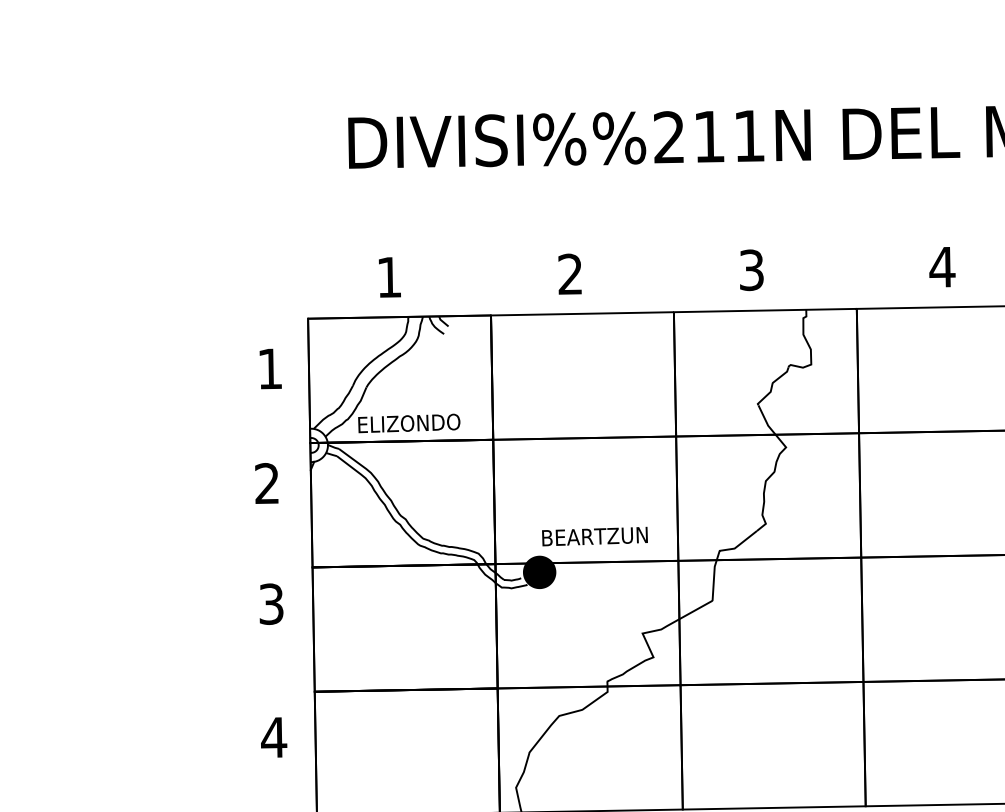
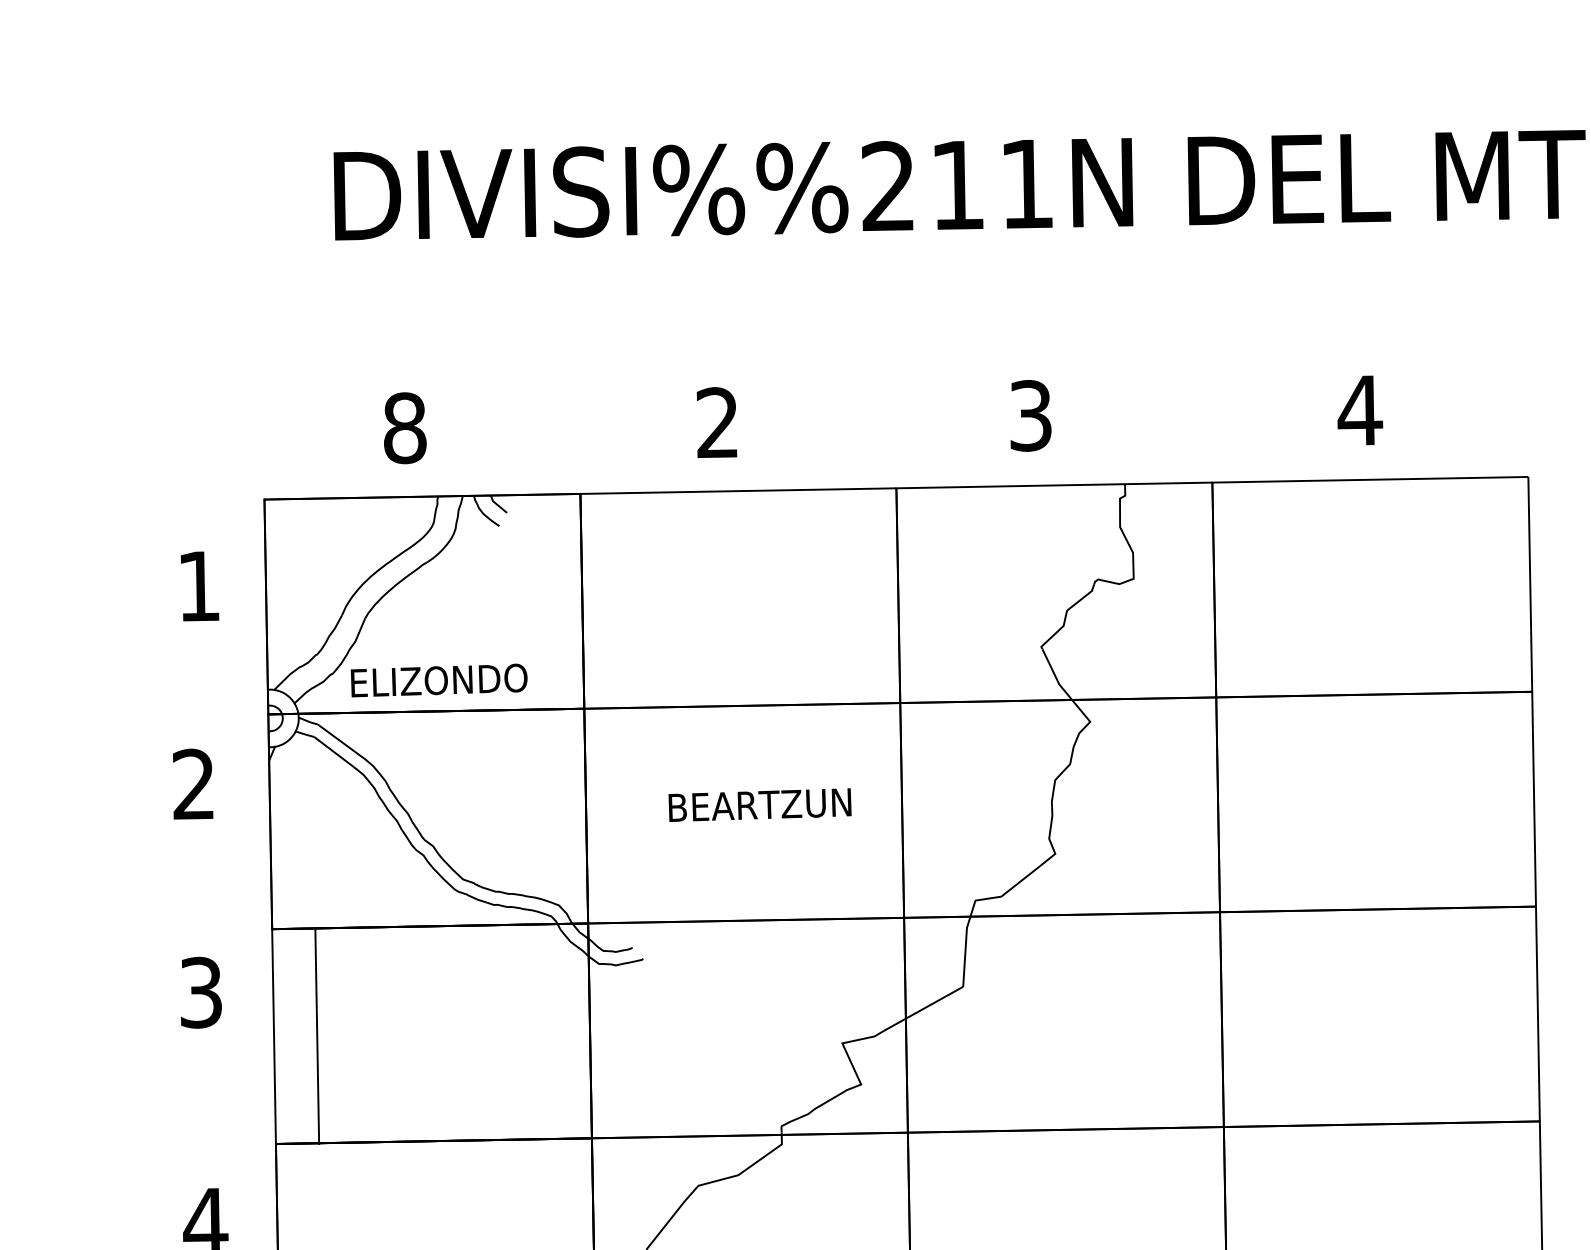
text: (389, 277) -> (405, 428), 1 -> 8
text: (594, 536) -> (759, 804), moved
fill: (539, 572) -> (664, 937), removed
line: (313, 629) -> (316, 1036), moved

